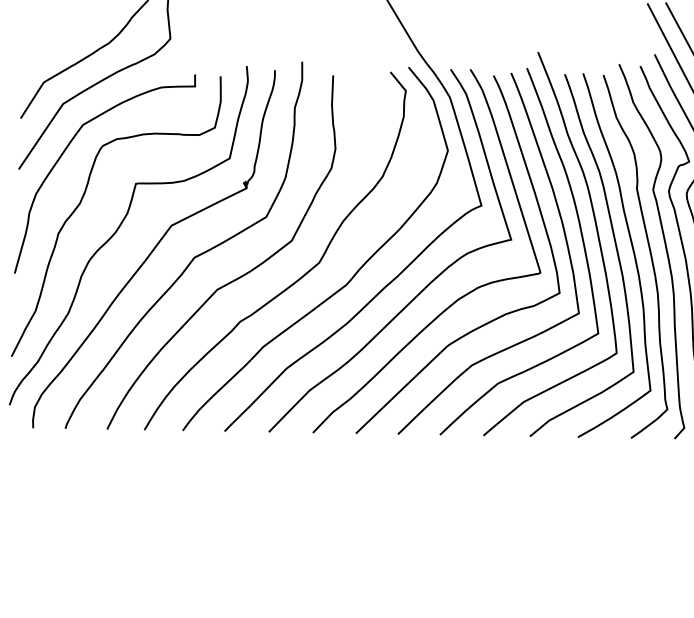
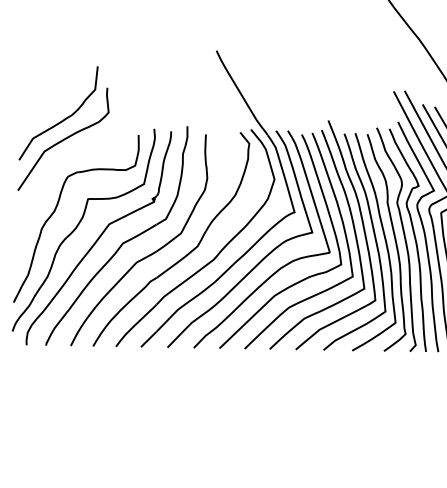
curve: (68, 149) -> (47, 178), removed

